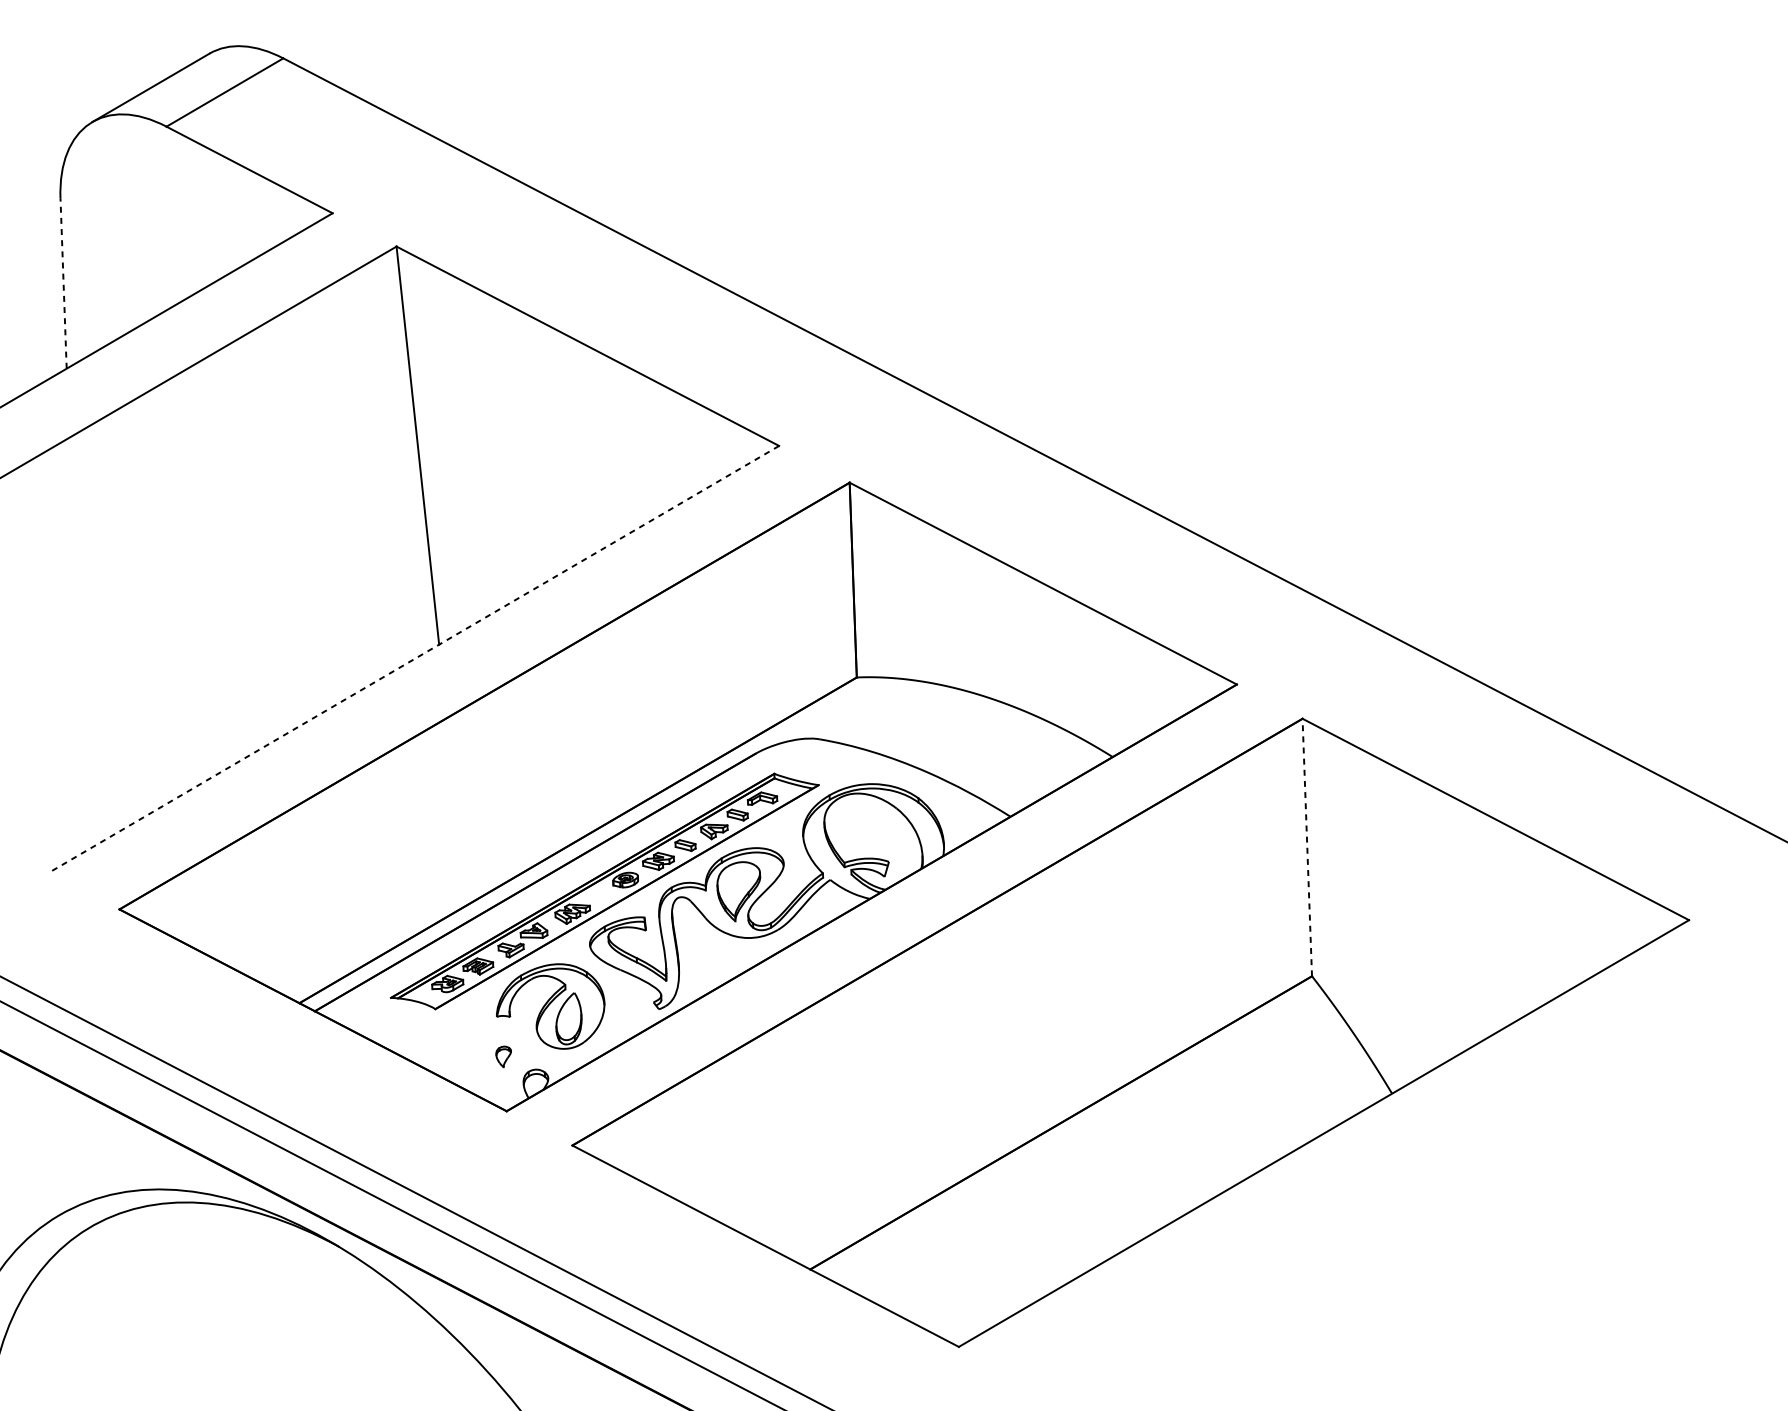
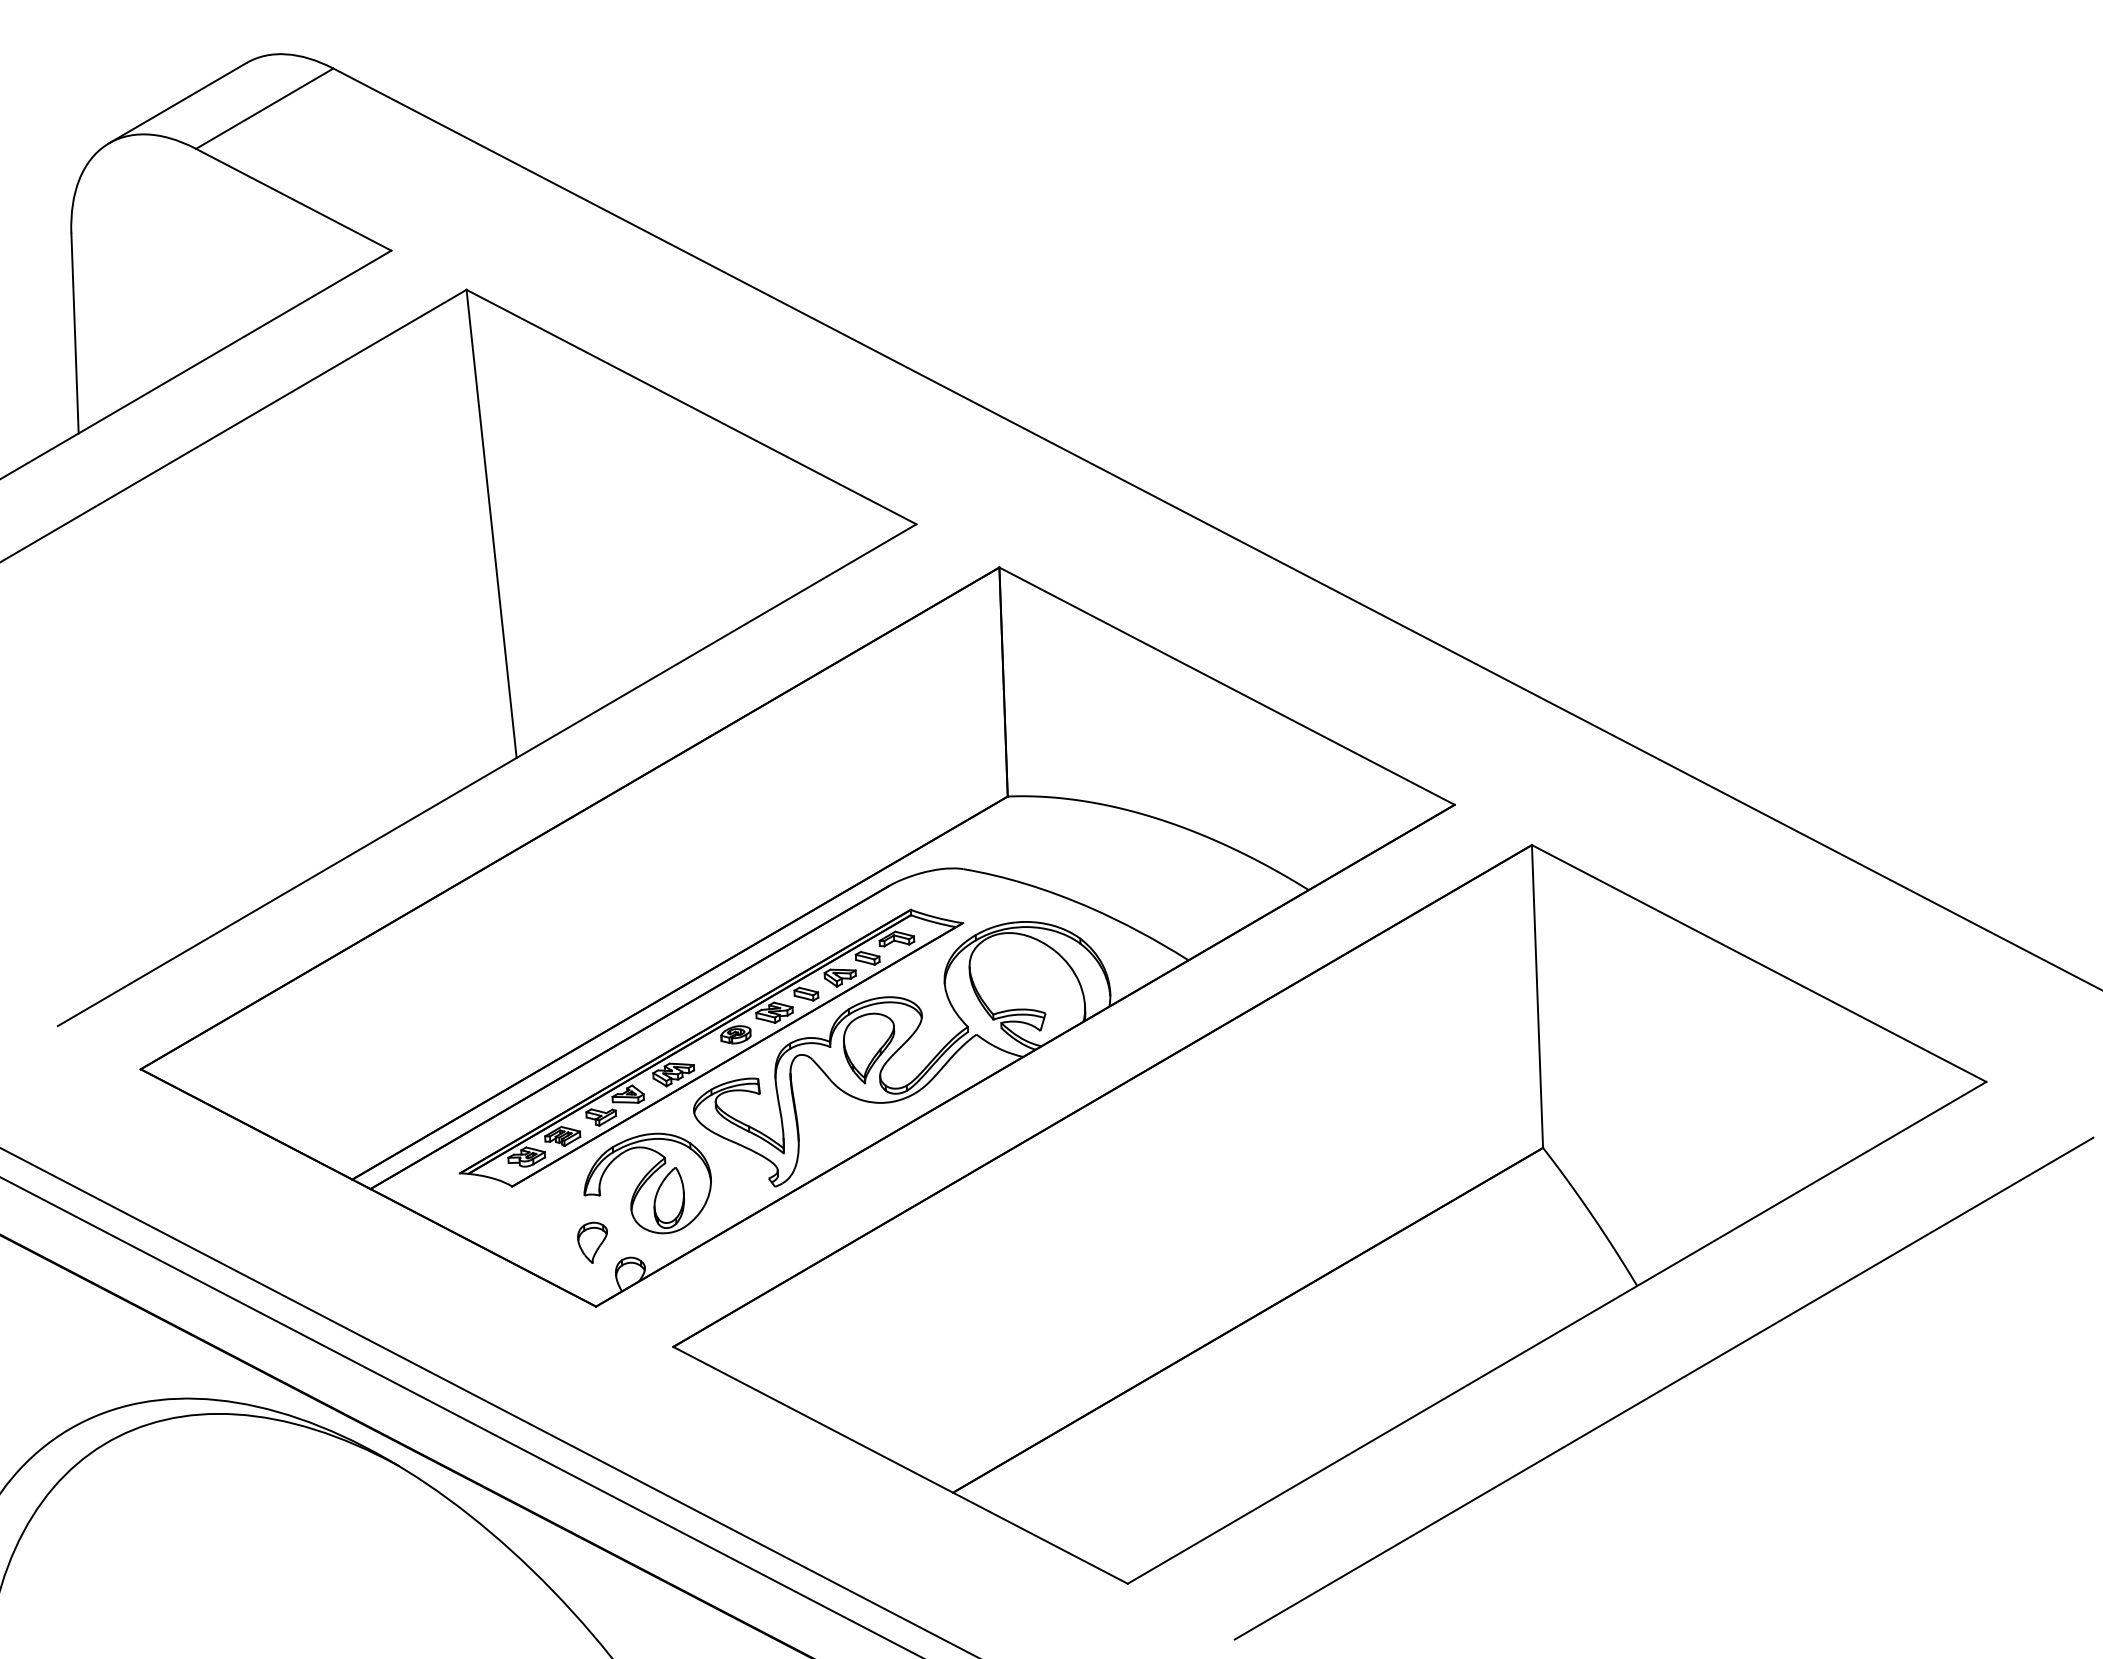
line: (64, 283) -> (75, 333), dashed -> solid
line: (413, 659) -> (486, 775), dashed -> solid
line: (1307, 847) -> (1537, 996), dashed -> solid
part: (503, 1056) -> (592, 1242), size x1.67
line: (1414, 1180) -> (1663, 1388), added

